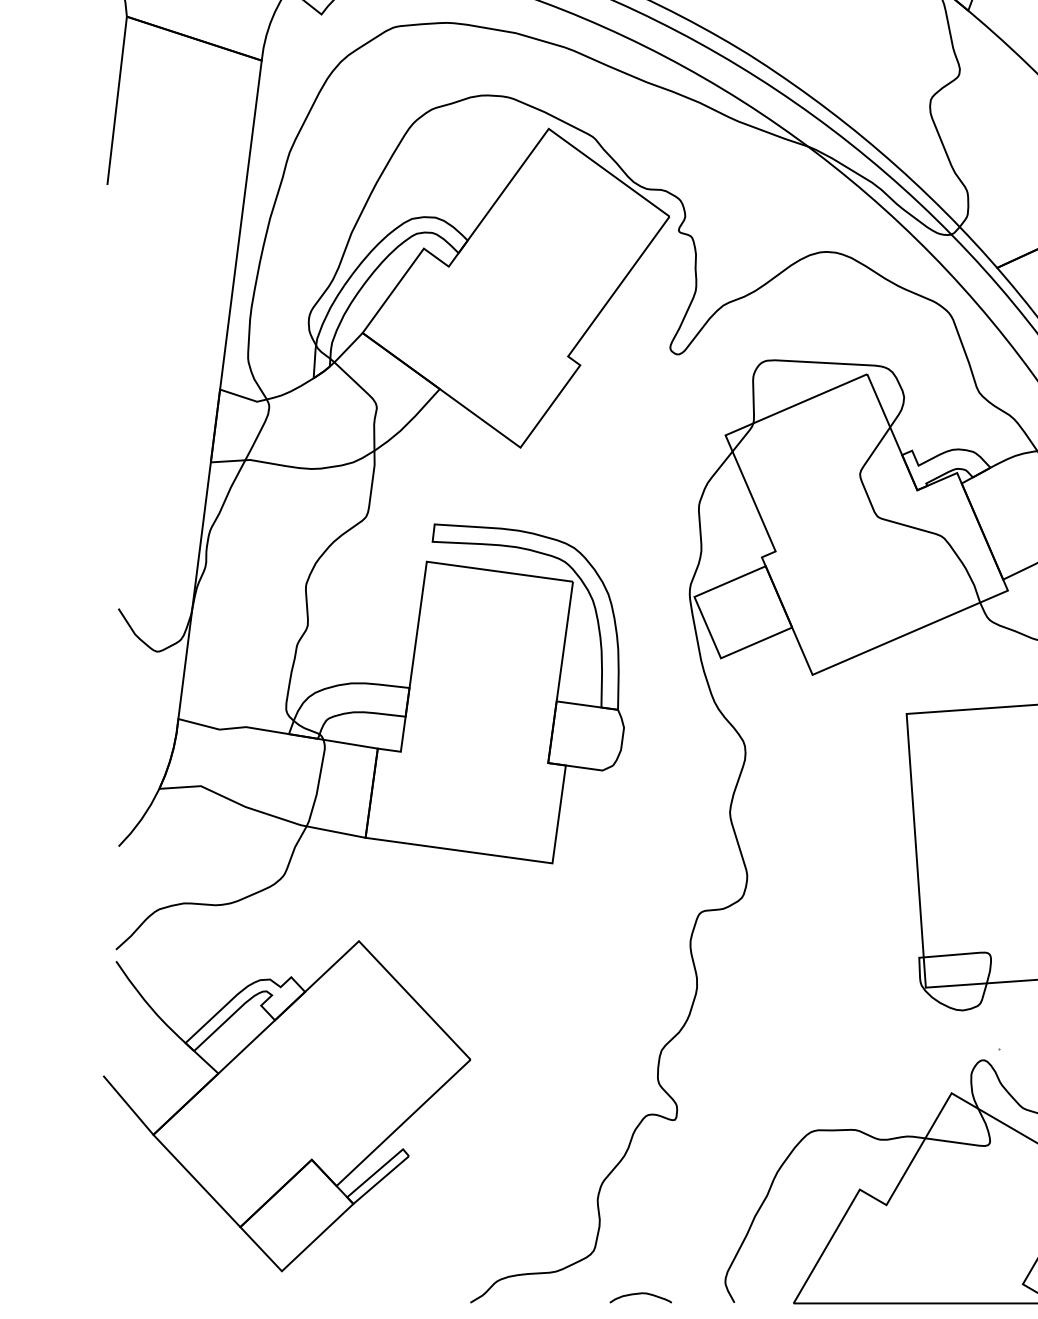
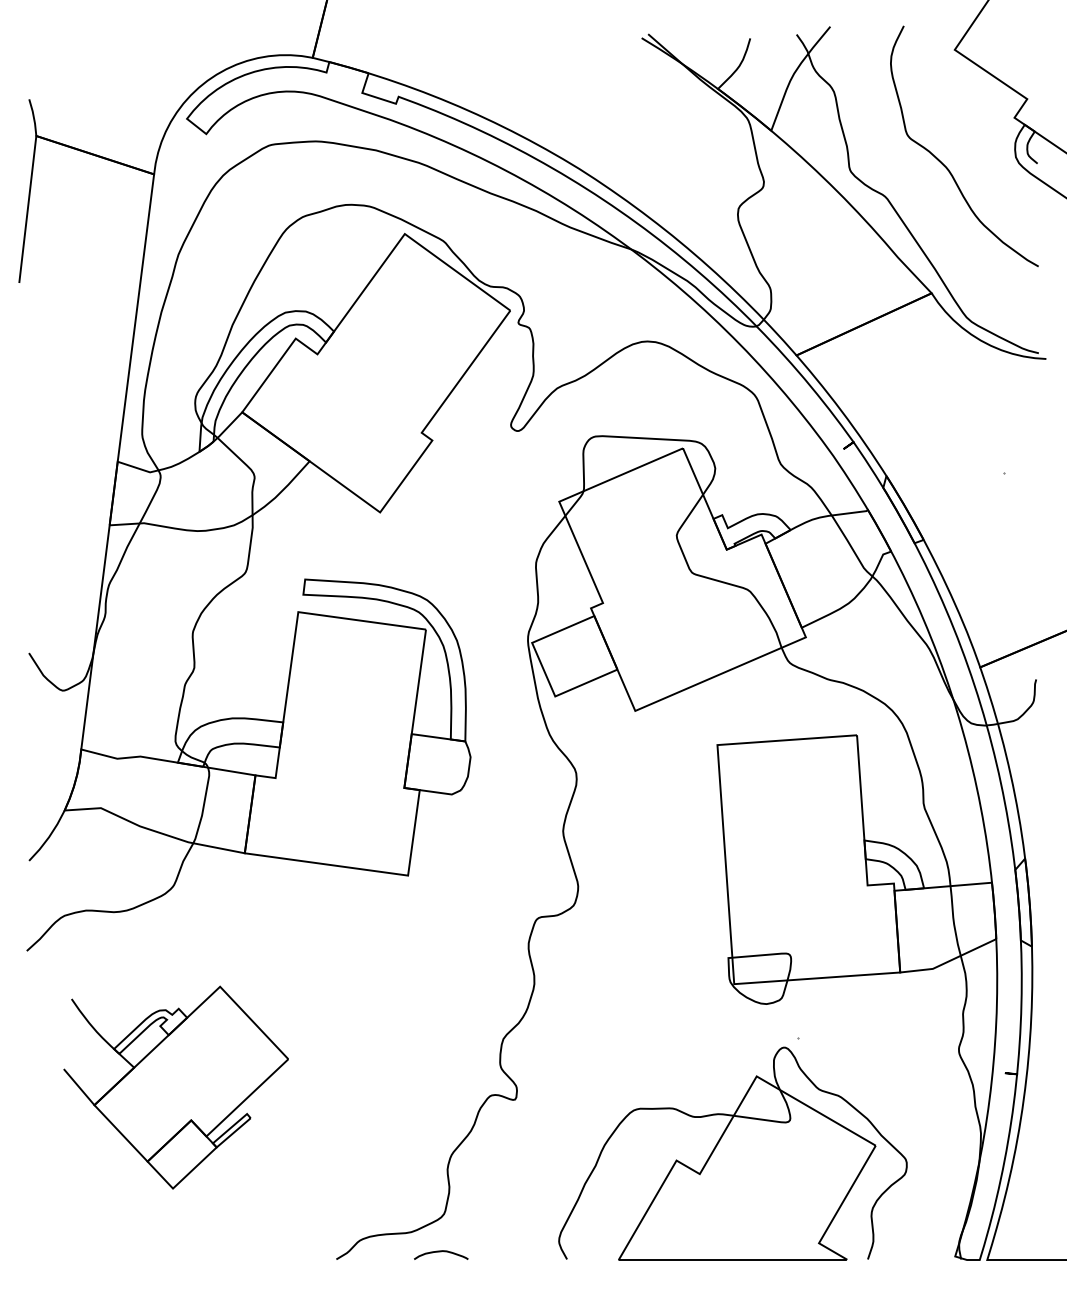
part: (286, 1105) -> (175, 1087), size x0.7
curve: (641, 1294) -> (441, 1252), moved

